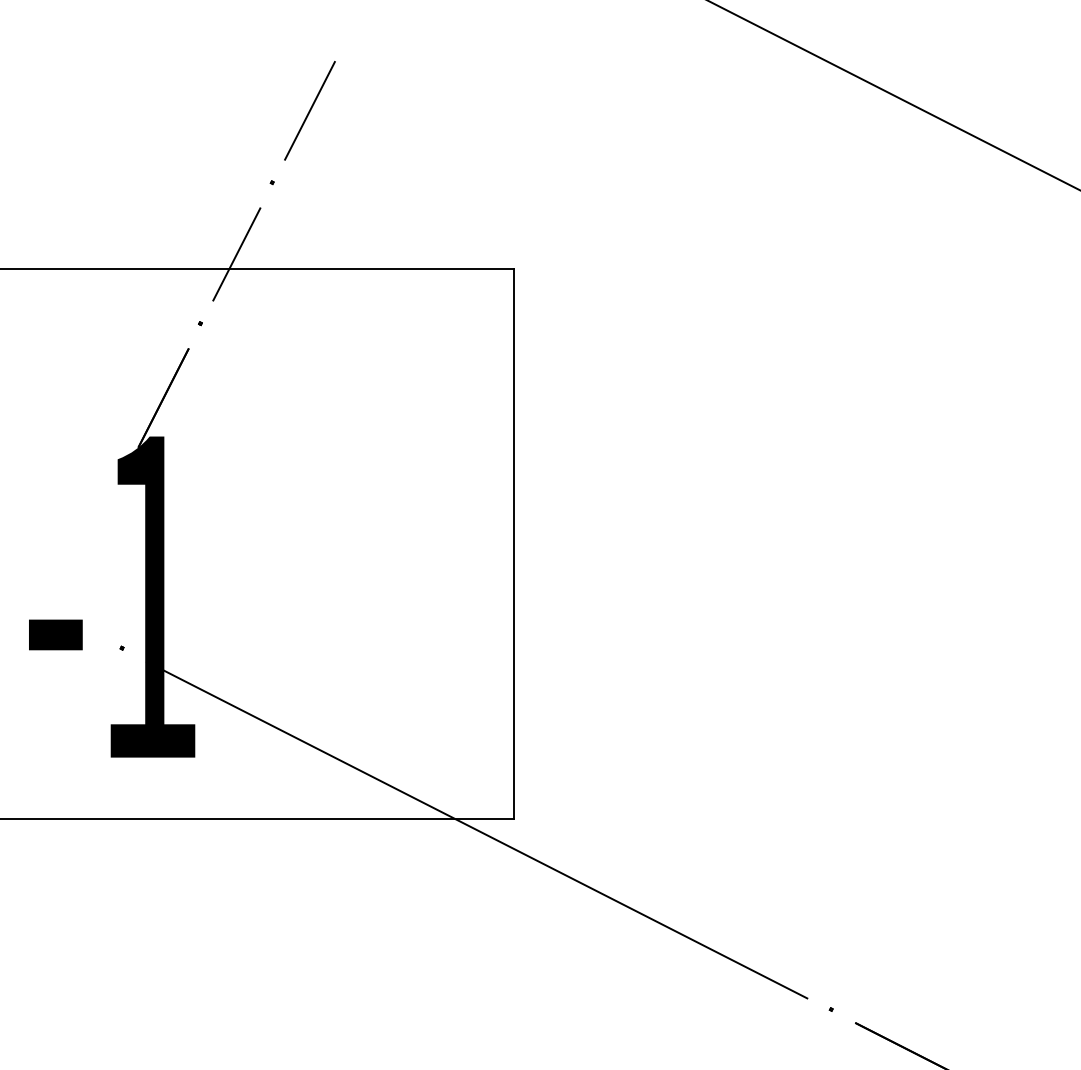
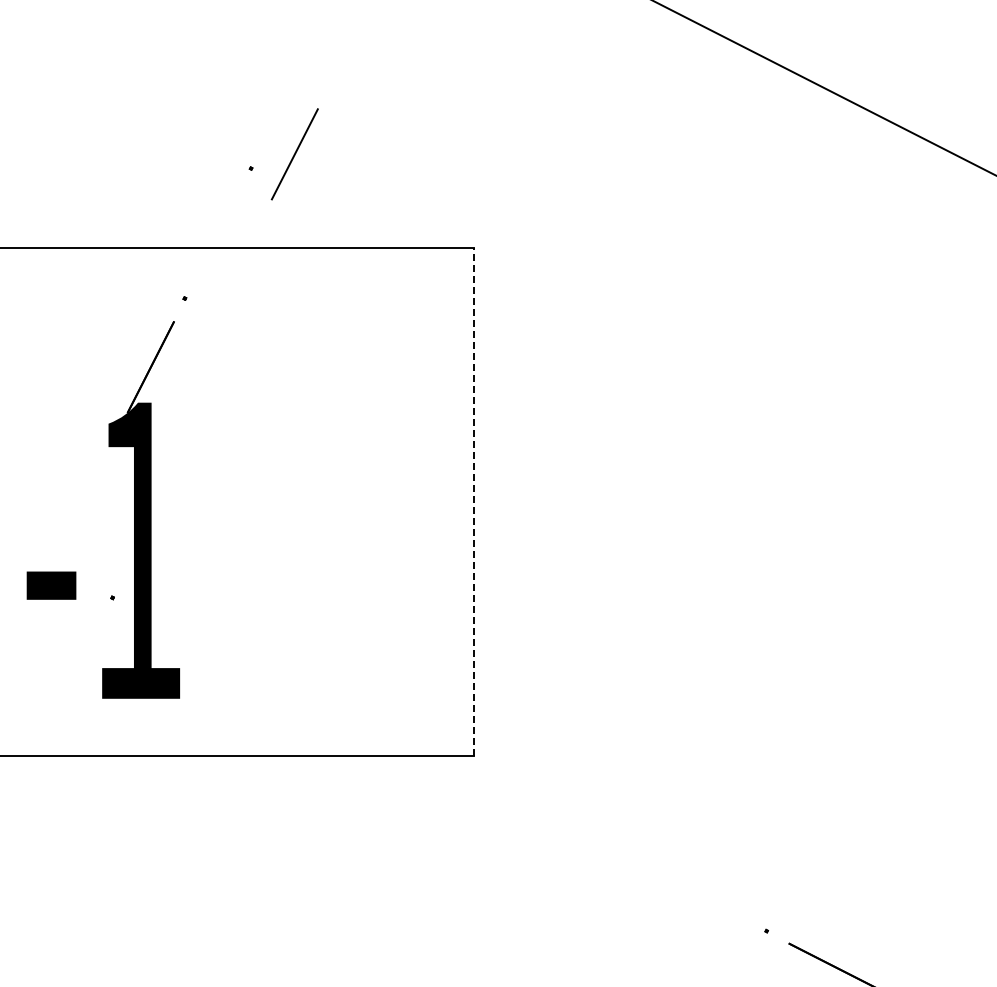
line: (309, 111) -> (294, 154), moved
line: (236, 254) -> (218, 234), removed
line: (513, 544) -> (473, 502), solid -> dashed
line: (476, 829) -> (439, 765), removed

